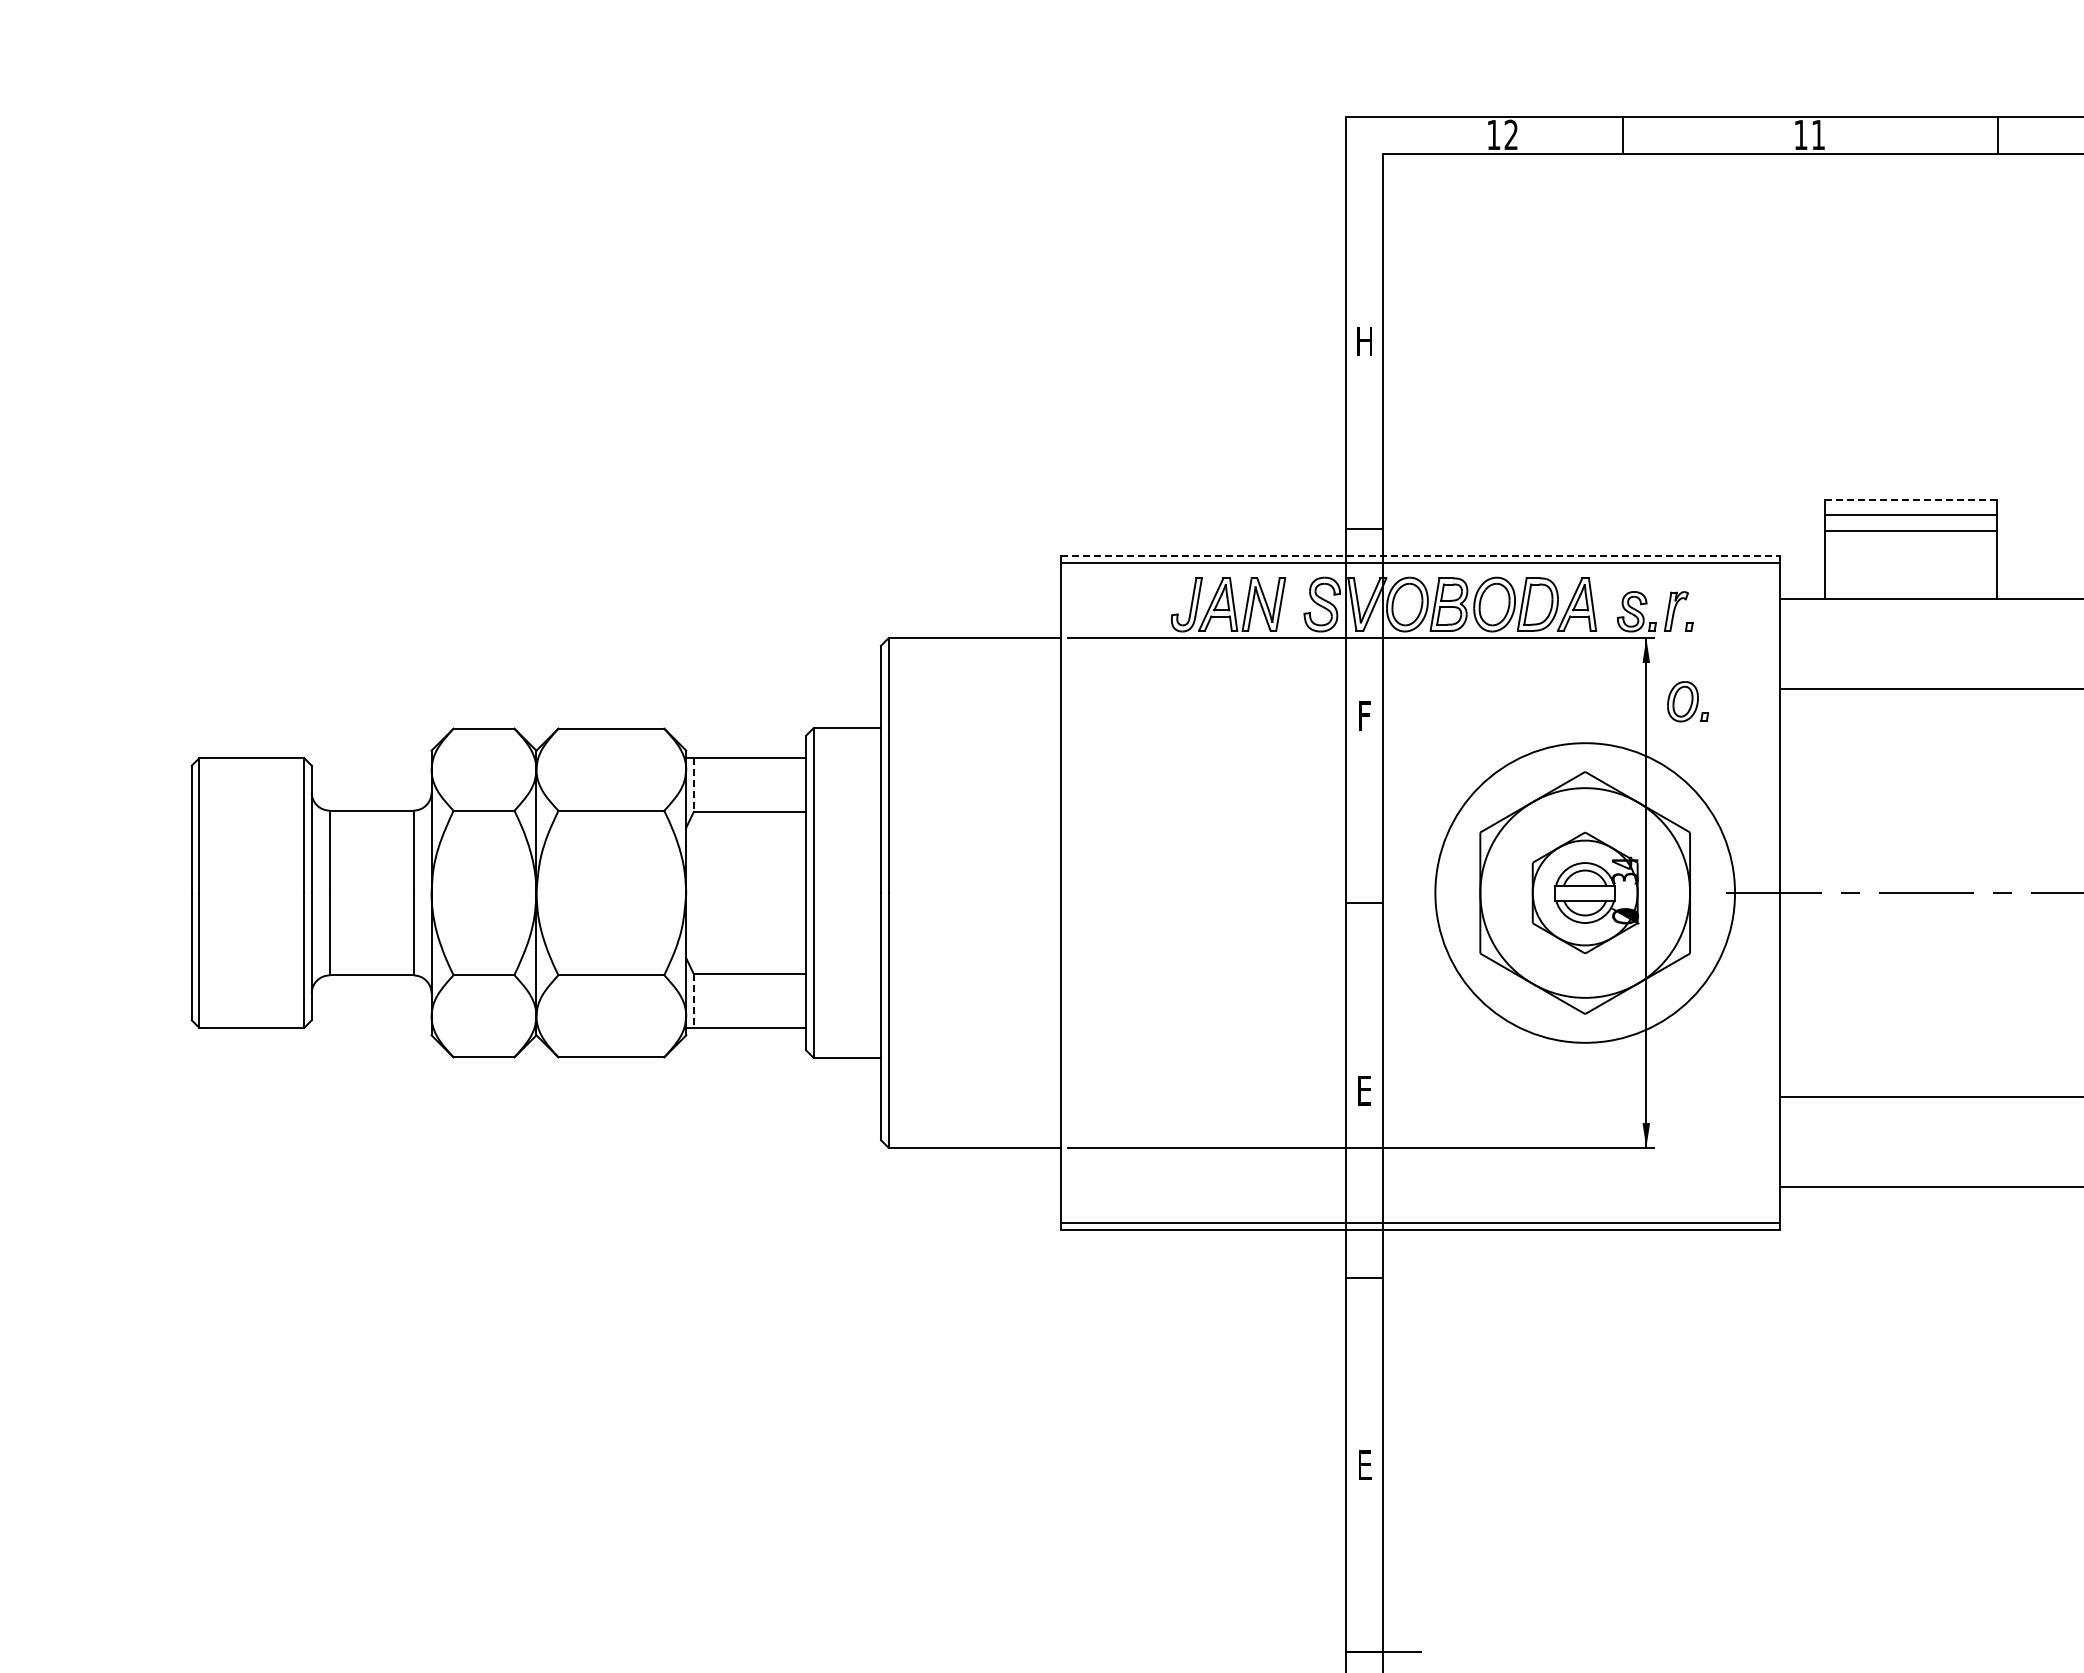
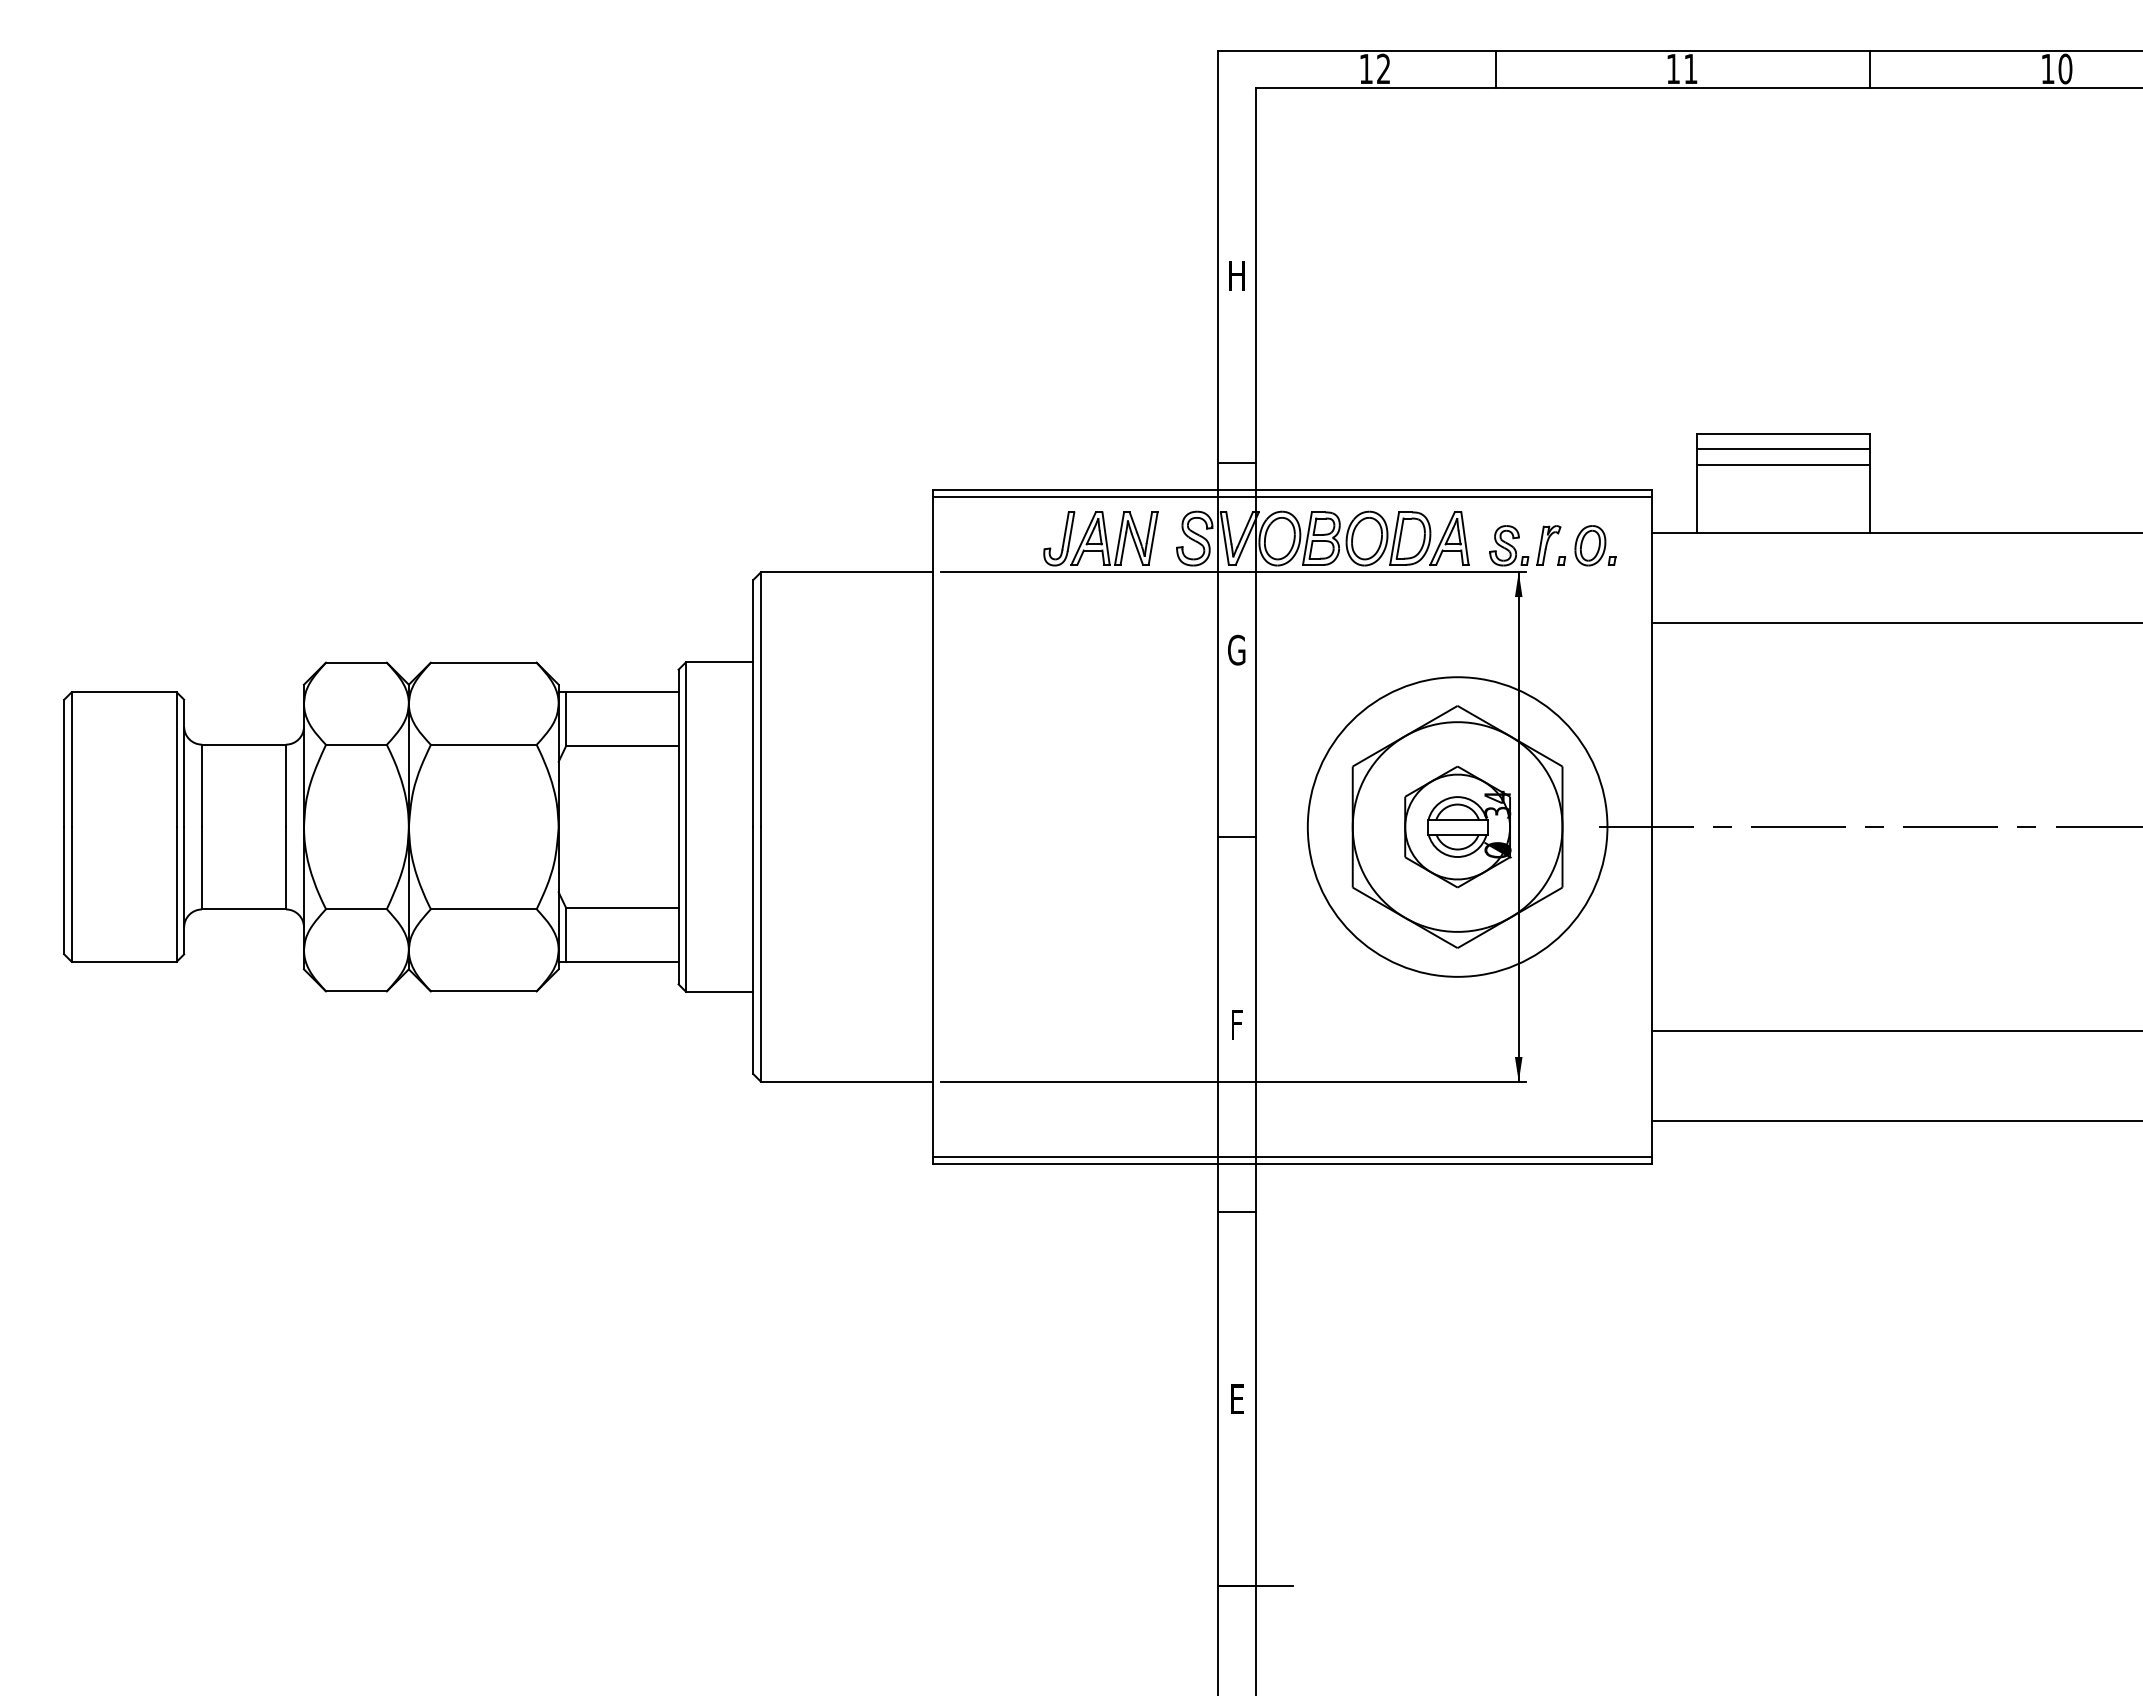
line: (1911, 500) -> (1783, 434), dashed -> solid
line: (1420, 555) -> (1292, 489), dashed -> solid
part: (1688, 701) -> (1595, 545), moved
text: (1364, 715) -> (1236, 649), F -> G
line: (694, 785) -> (566, 719), dashed -> solid
line: (694, 1000) -> (566, 934), dashed -> solid
text: (1365, 1090) -> (1237, 1024), E -> F

